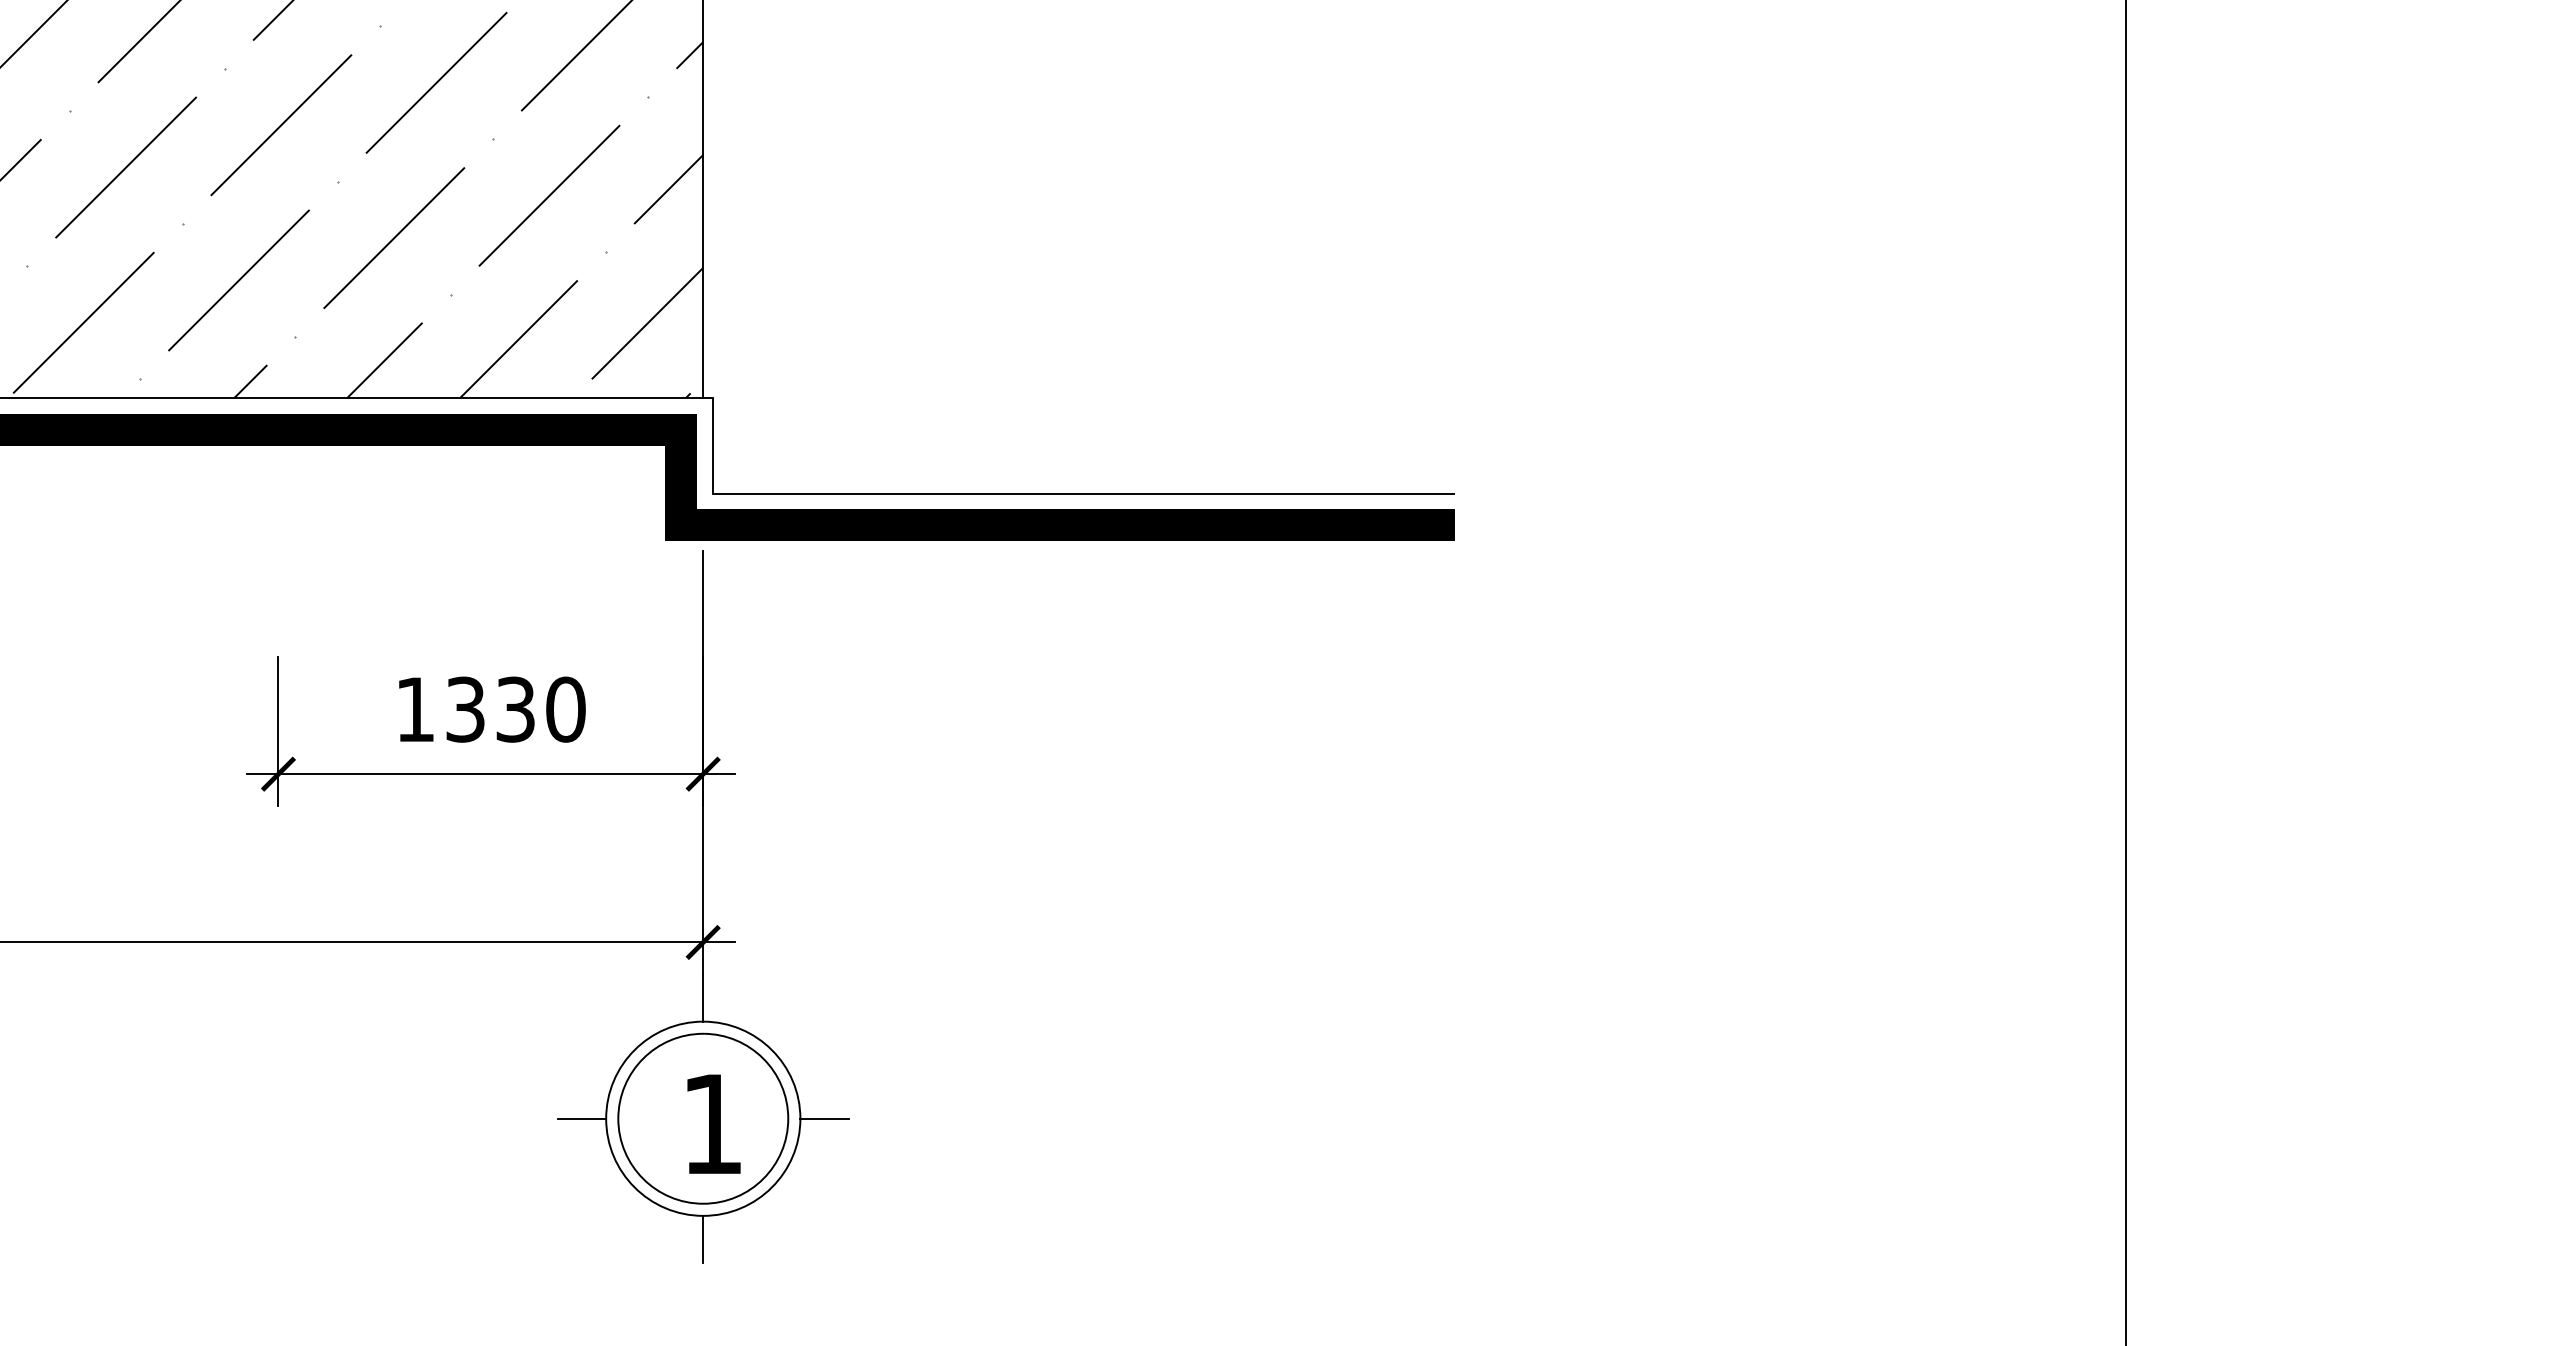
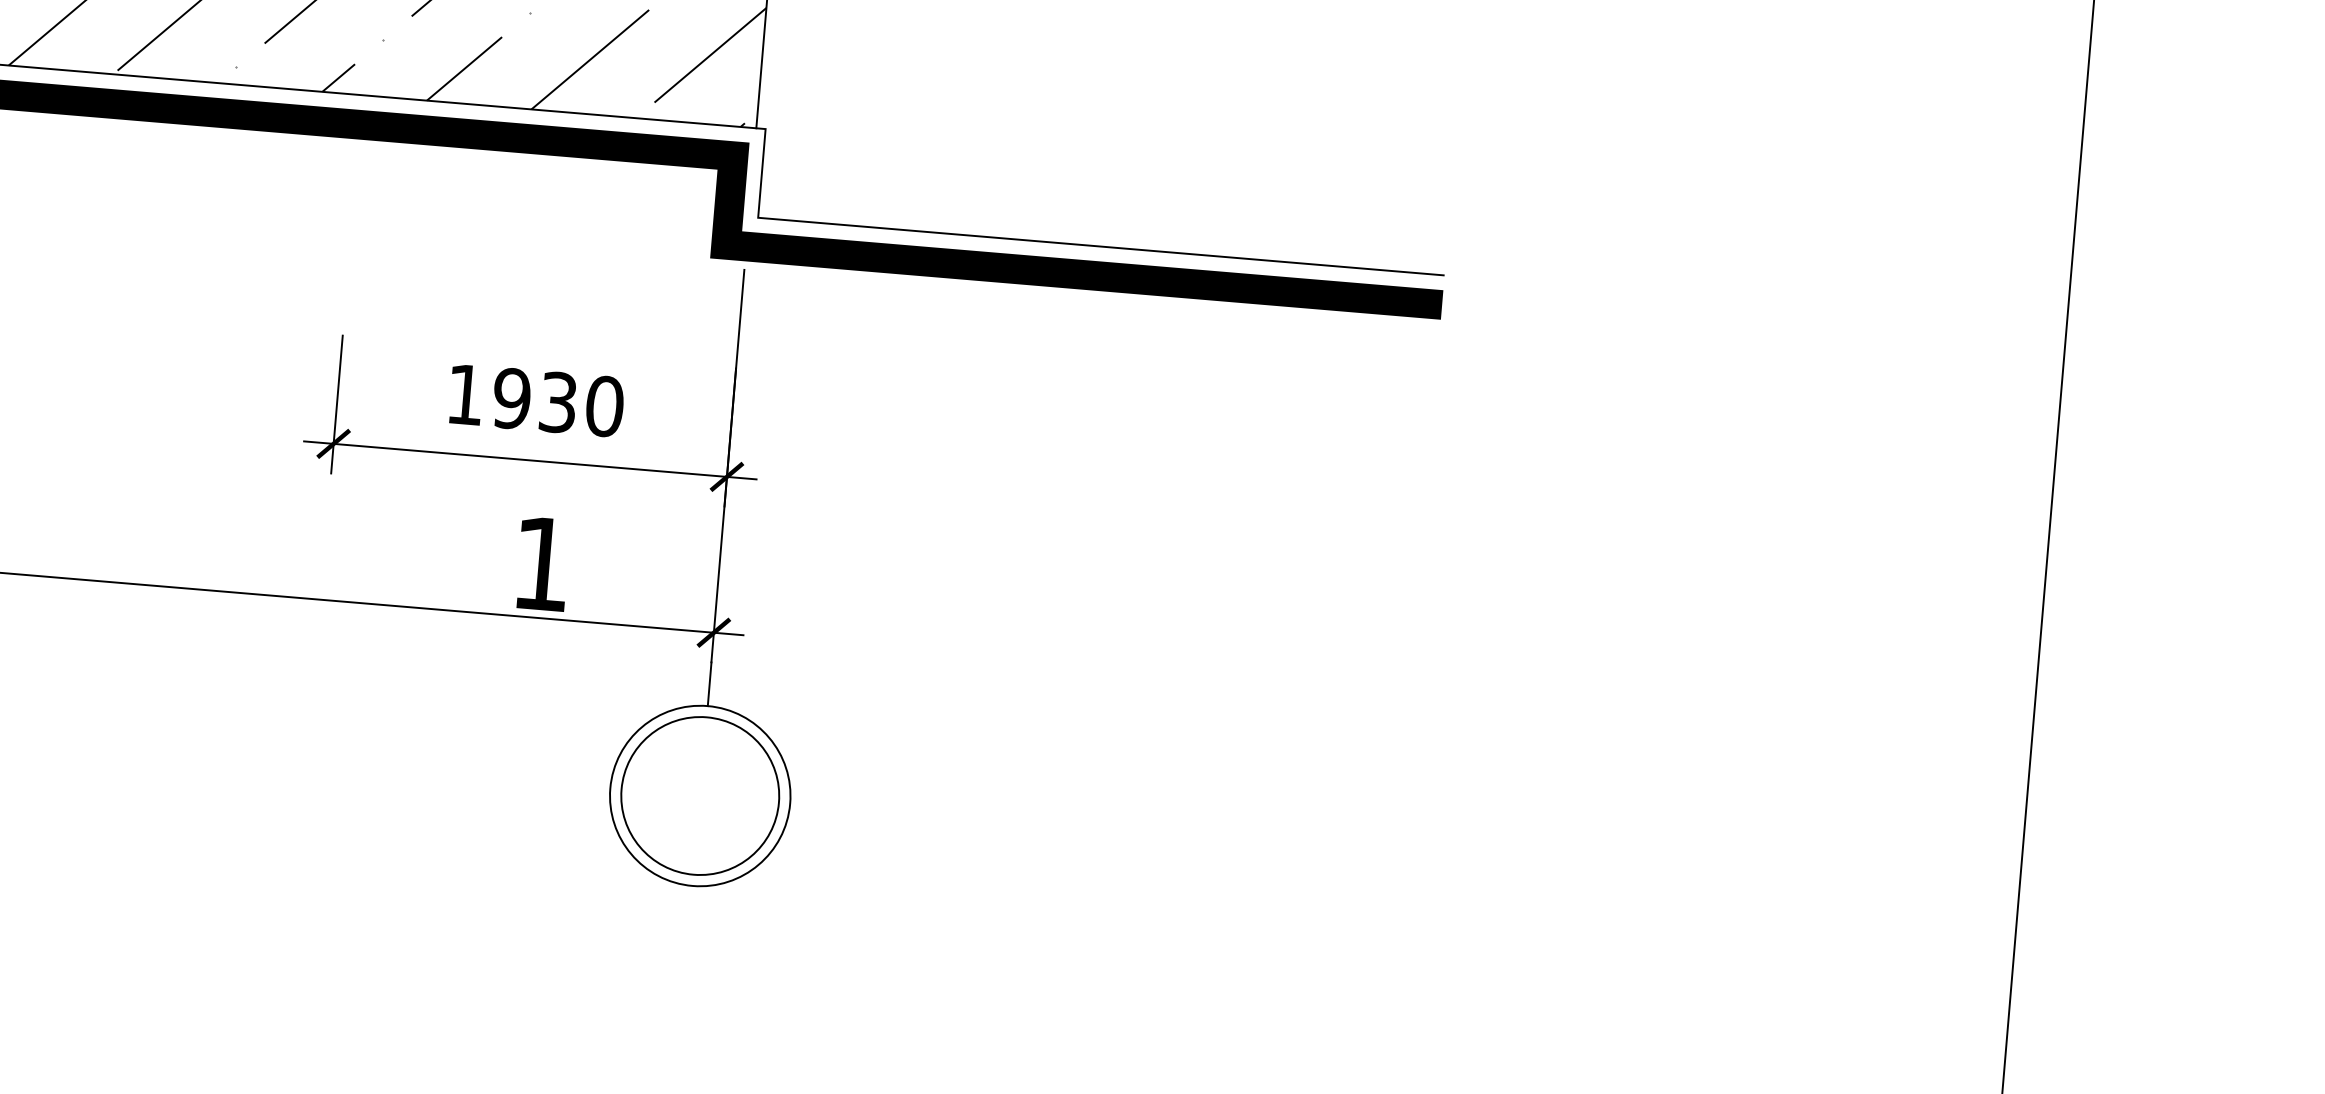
text: (465, 709) -> (511, 398), 1330 -> 1930
line: (581, 1118) -> (587, 786), removed
line: (824, 1118) -> (812, 805), removed
text: (713, 1123) -> (542, 563), moved
line: (703, 1238) -> (691, 906), removed

